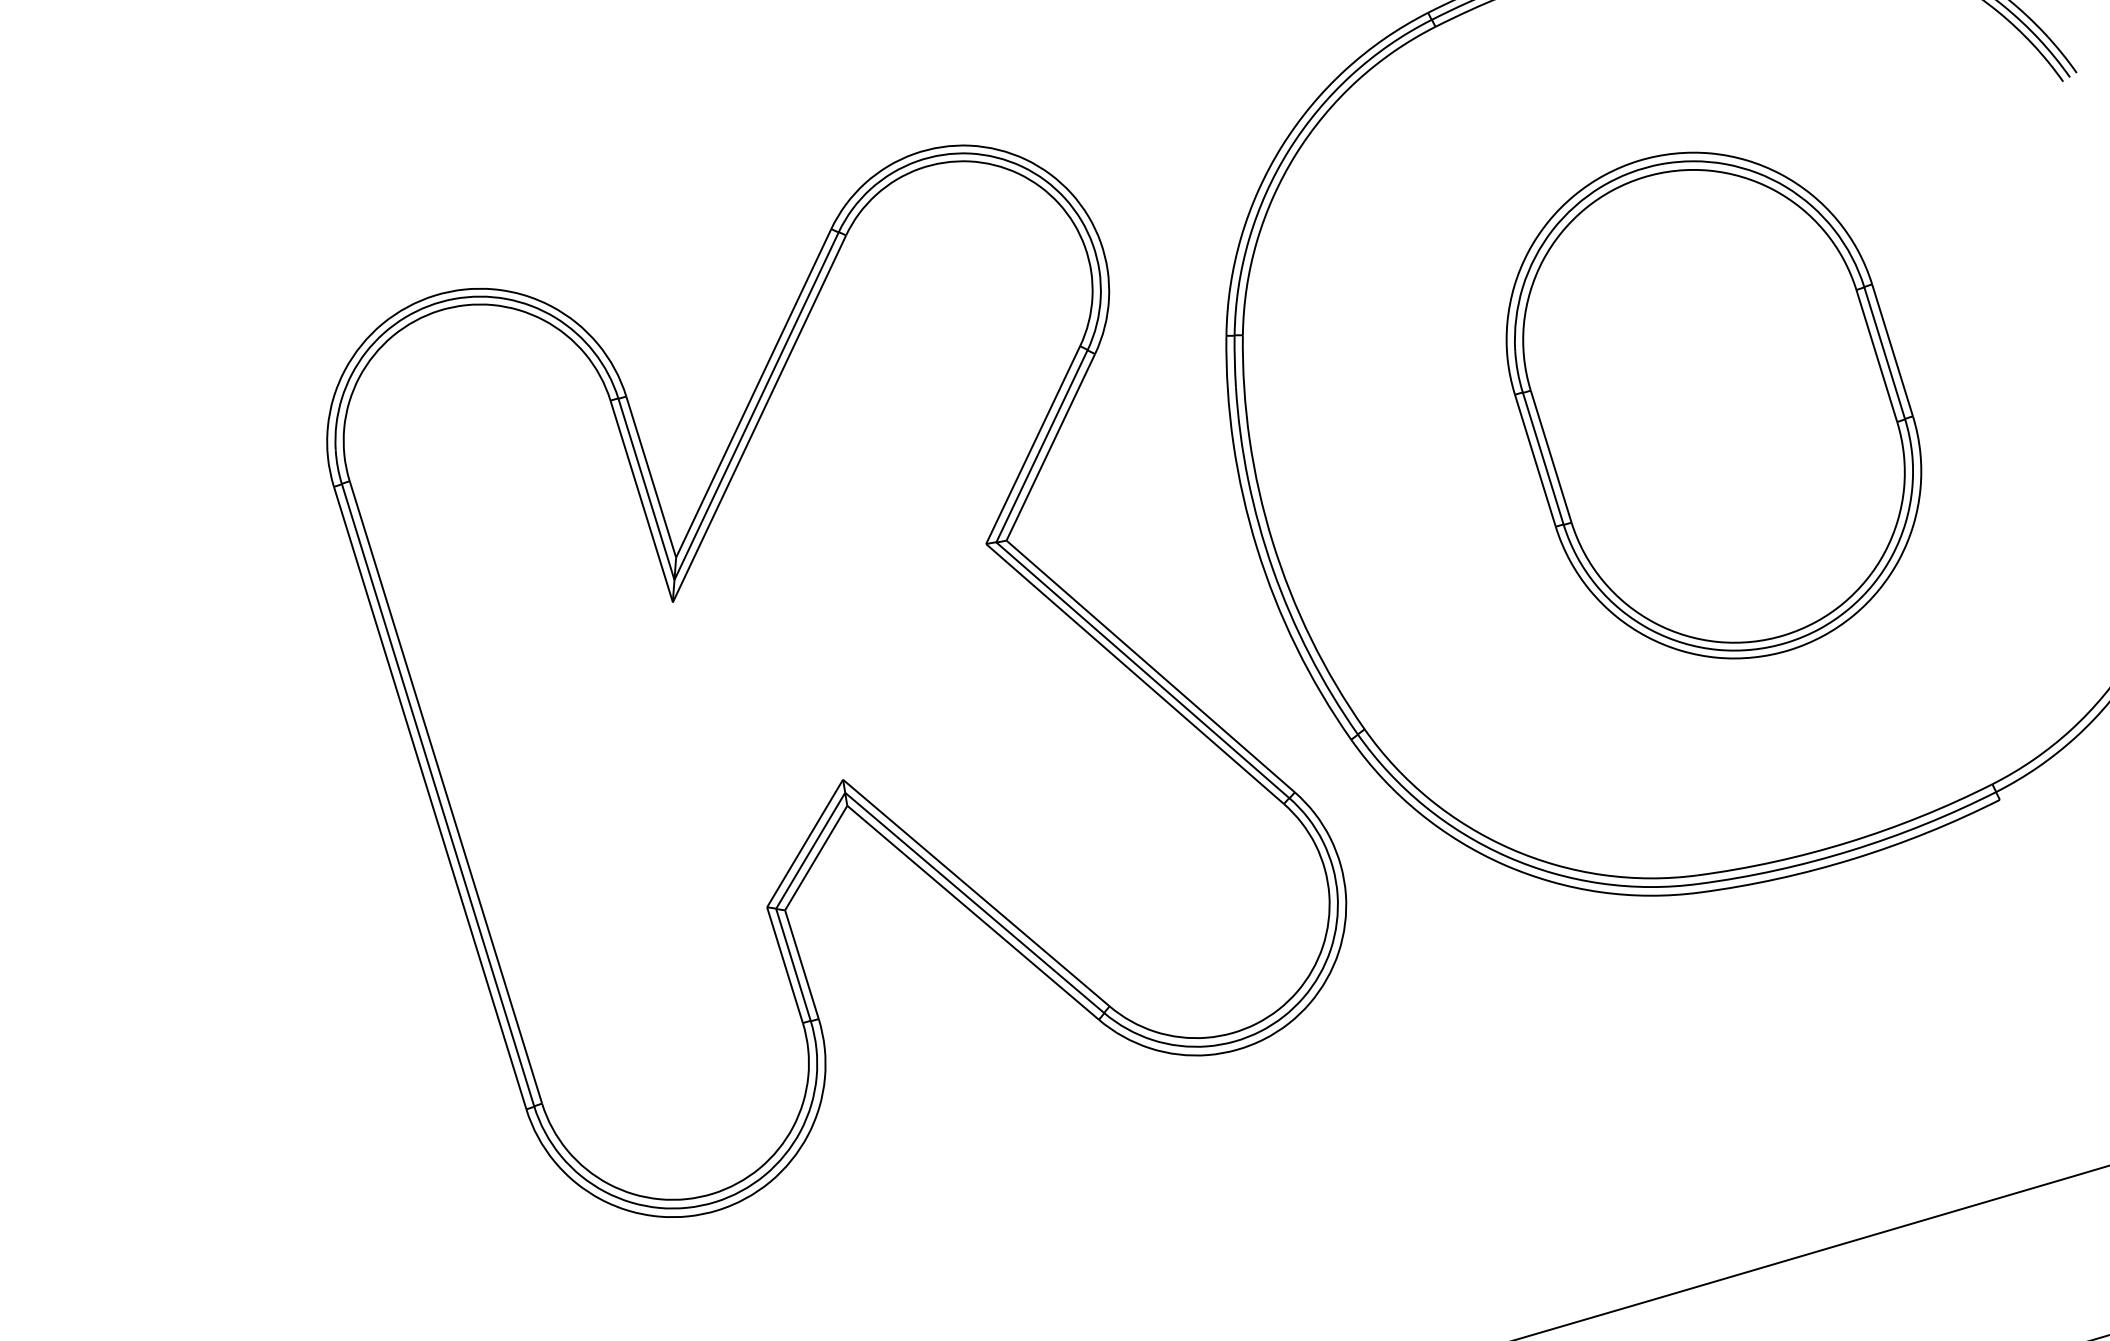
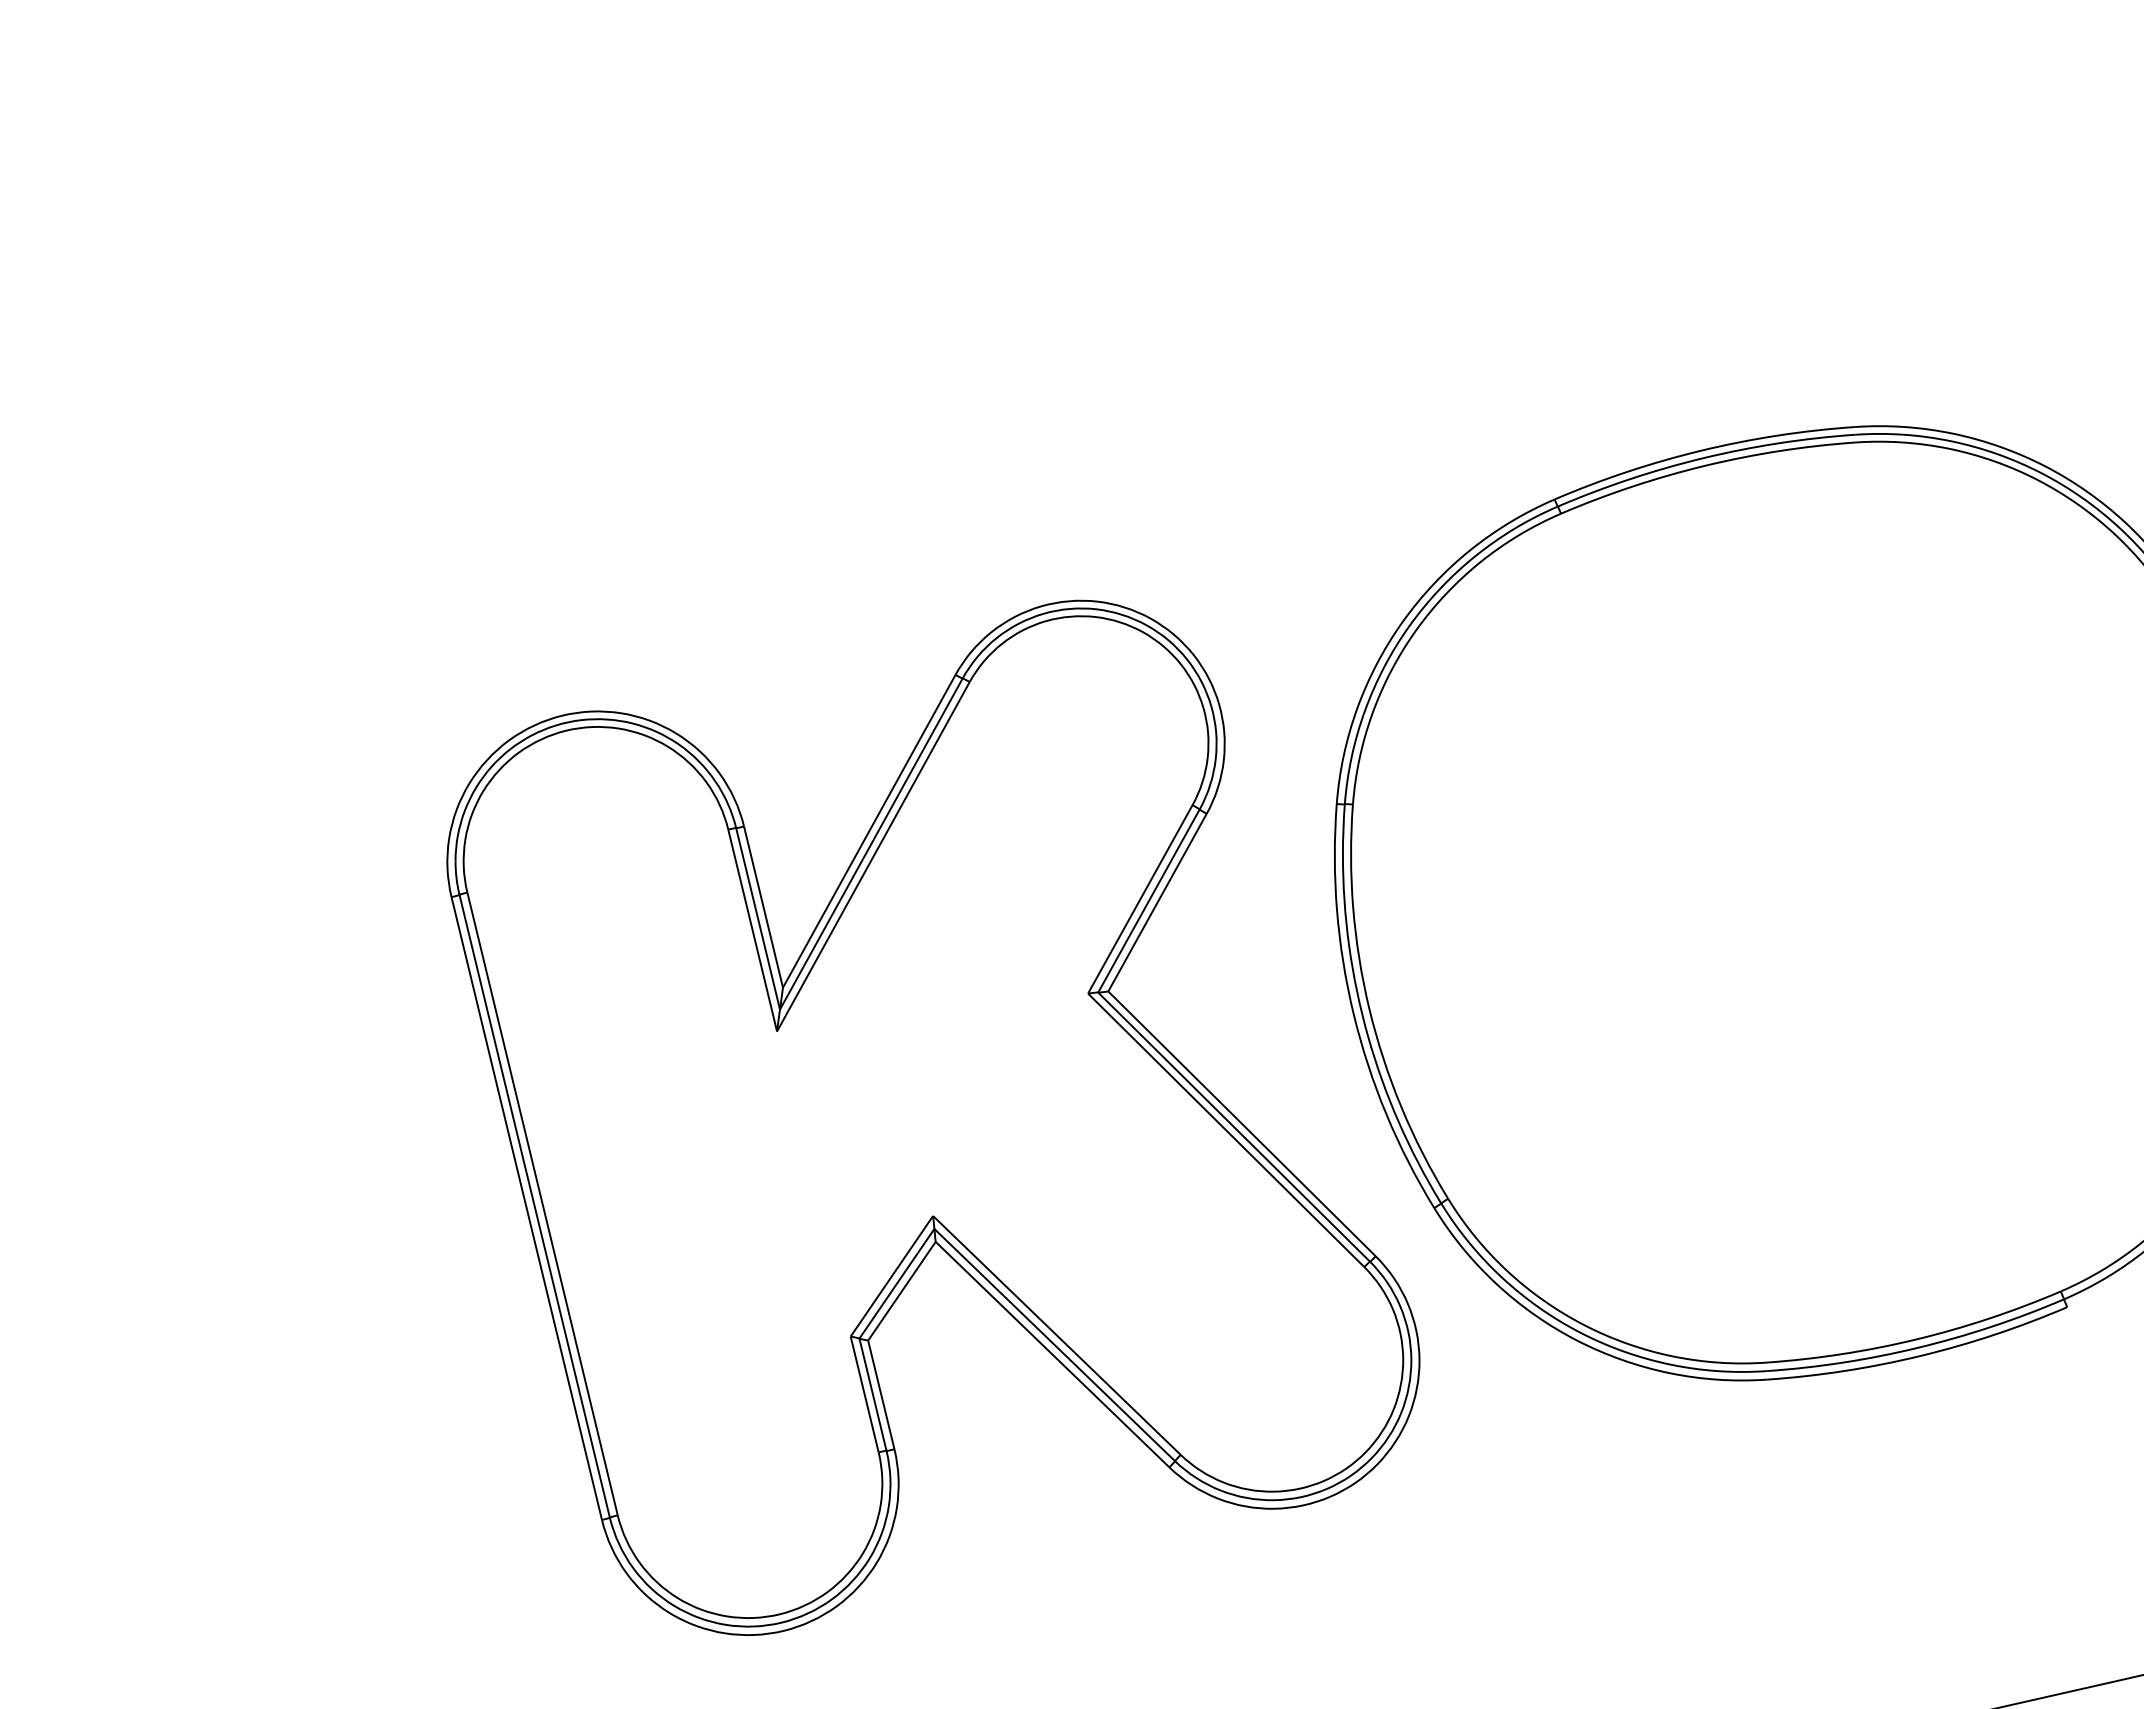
part: (1713, 405) -> (1810, 902), removed

